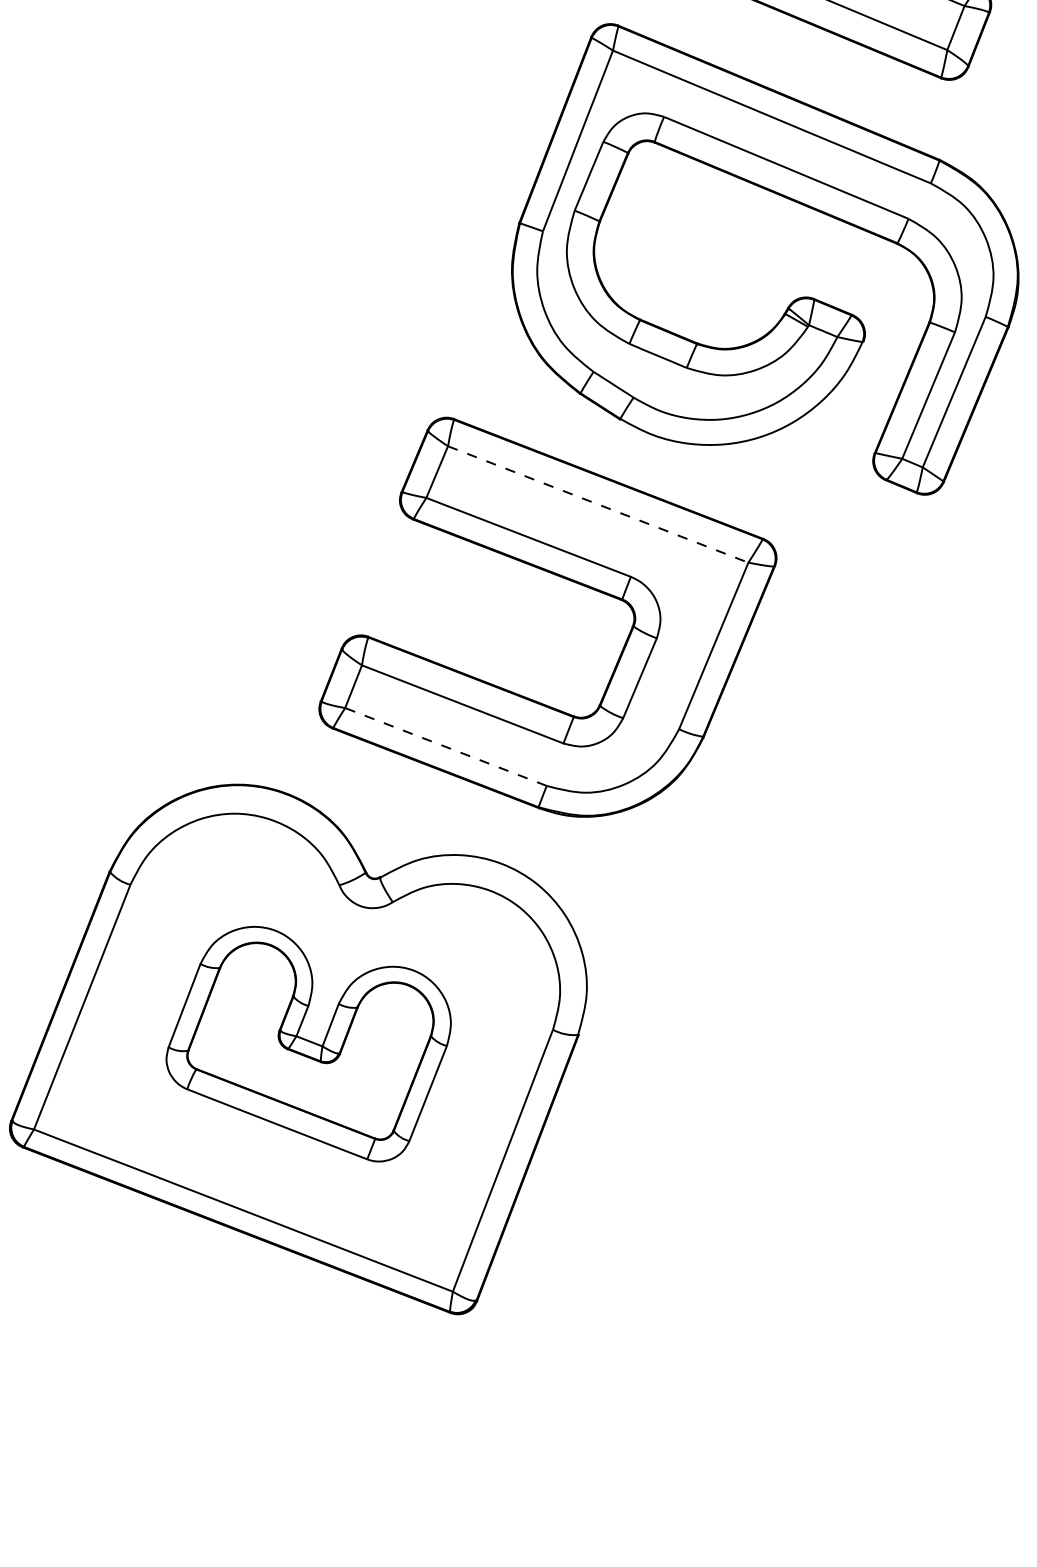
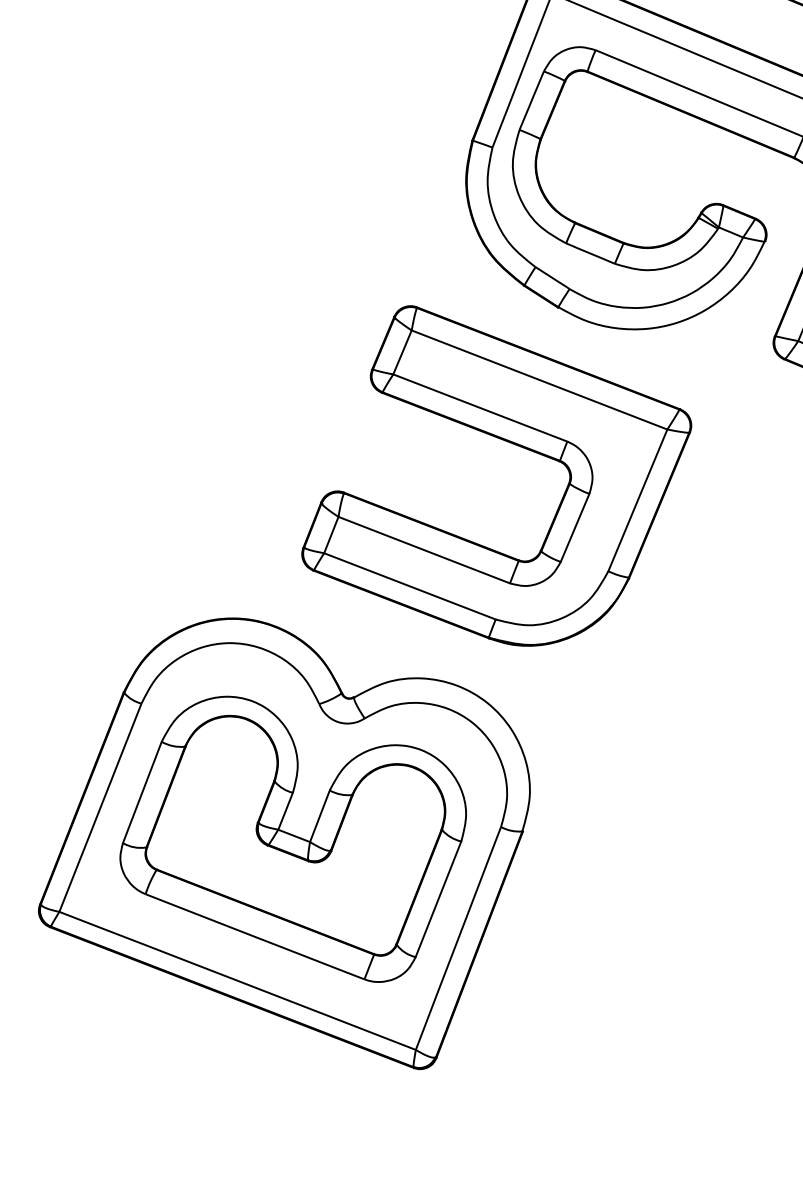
line: (598, 504) -> (539, 380), dashed -> solid
line: (445, 746) -> (409, 585), dashed -> solid
part: (308, 1043) -> (292, 838), size x1.43

